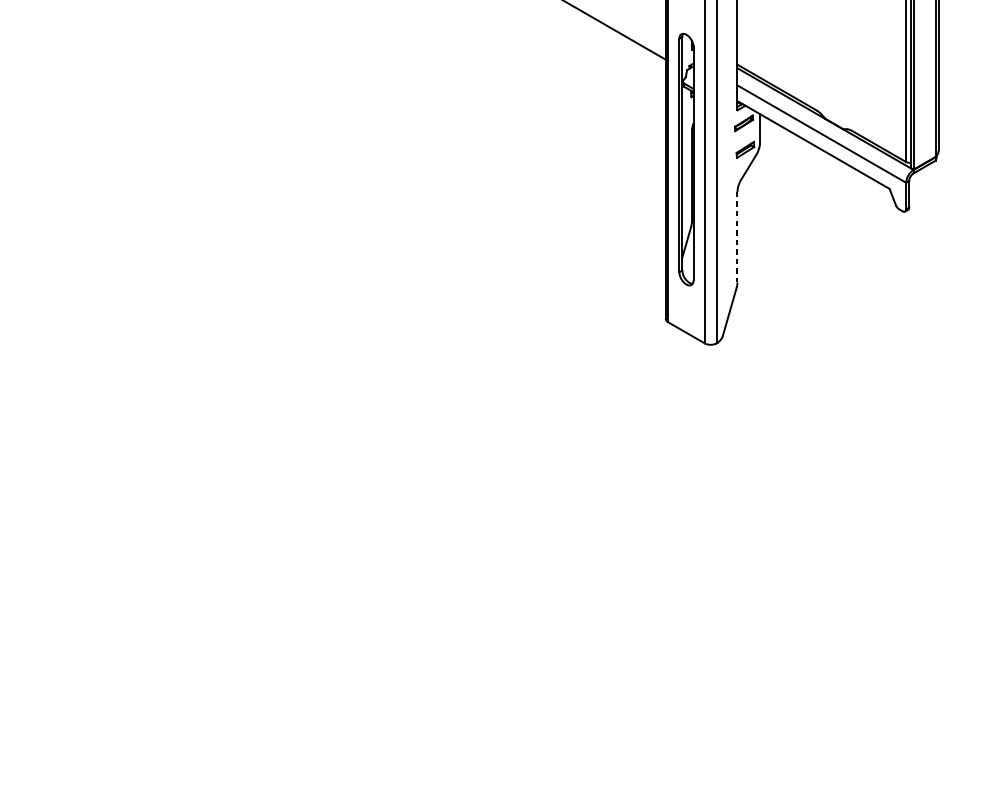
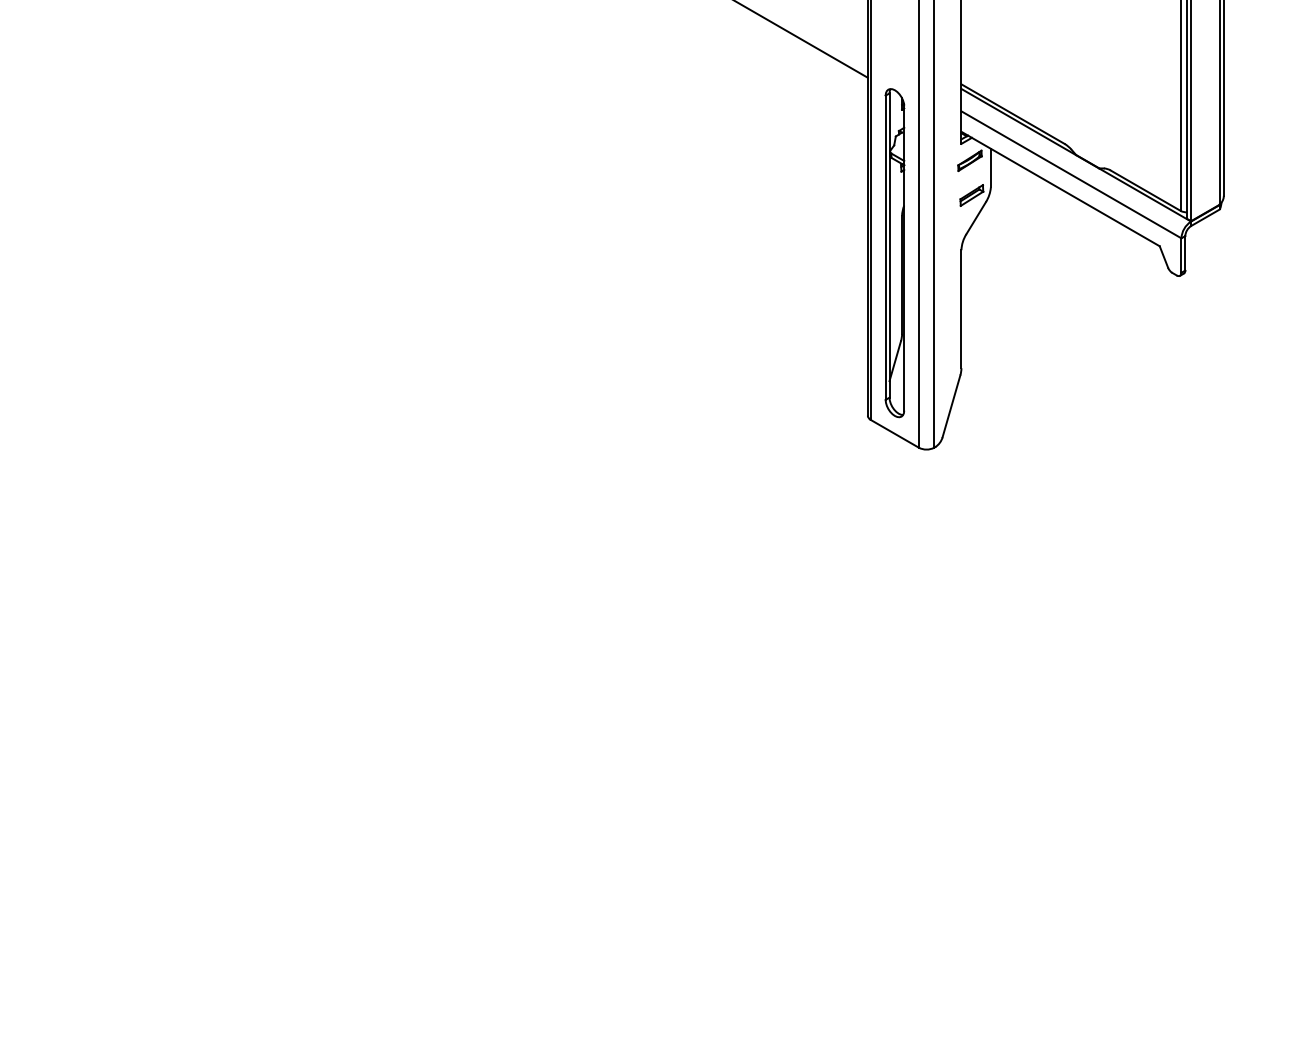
part: (686, 159) -> (894, 253), moved
line: (737, 237) -> (961, 309), dashed -> solid

